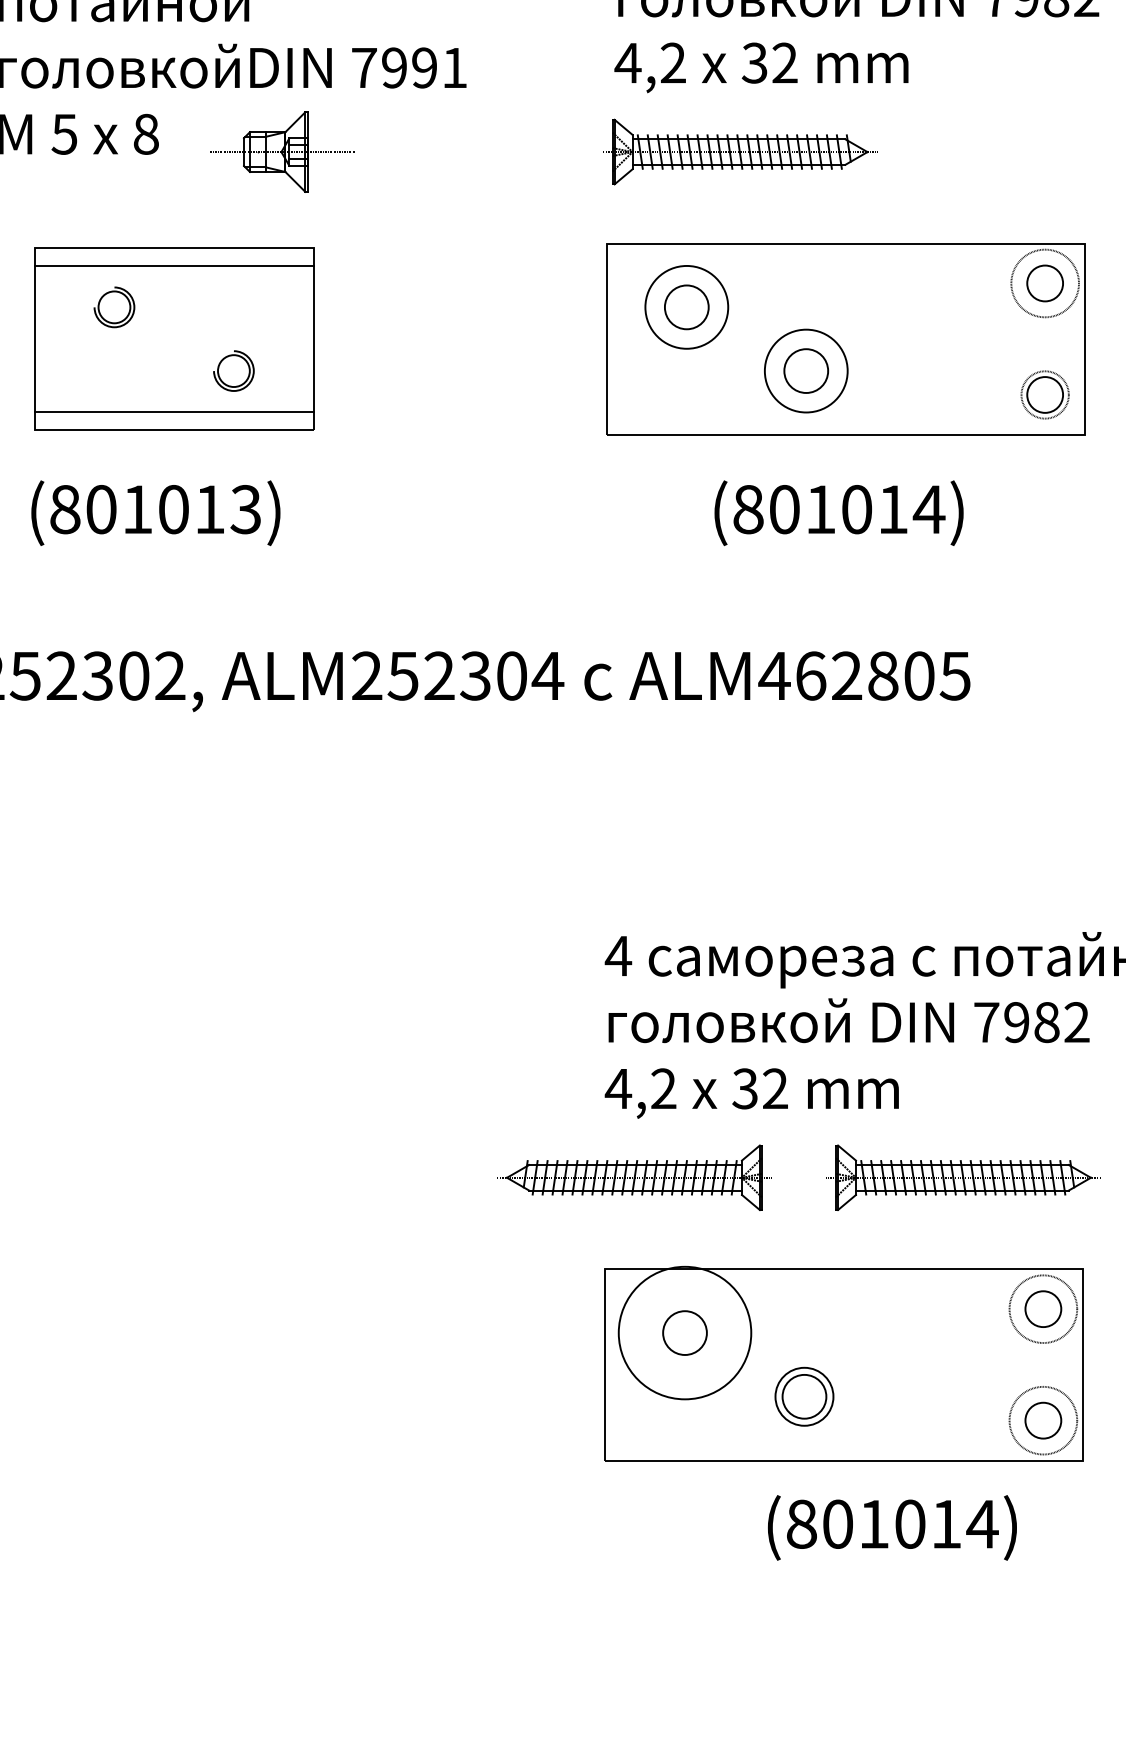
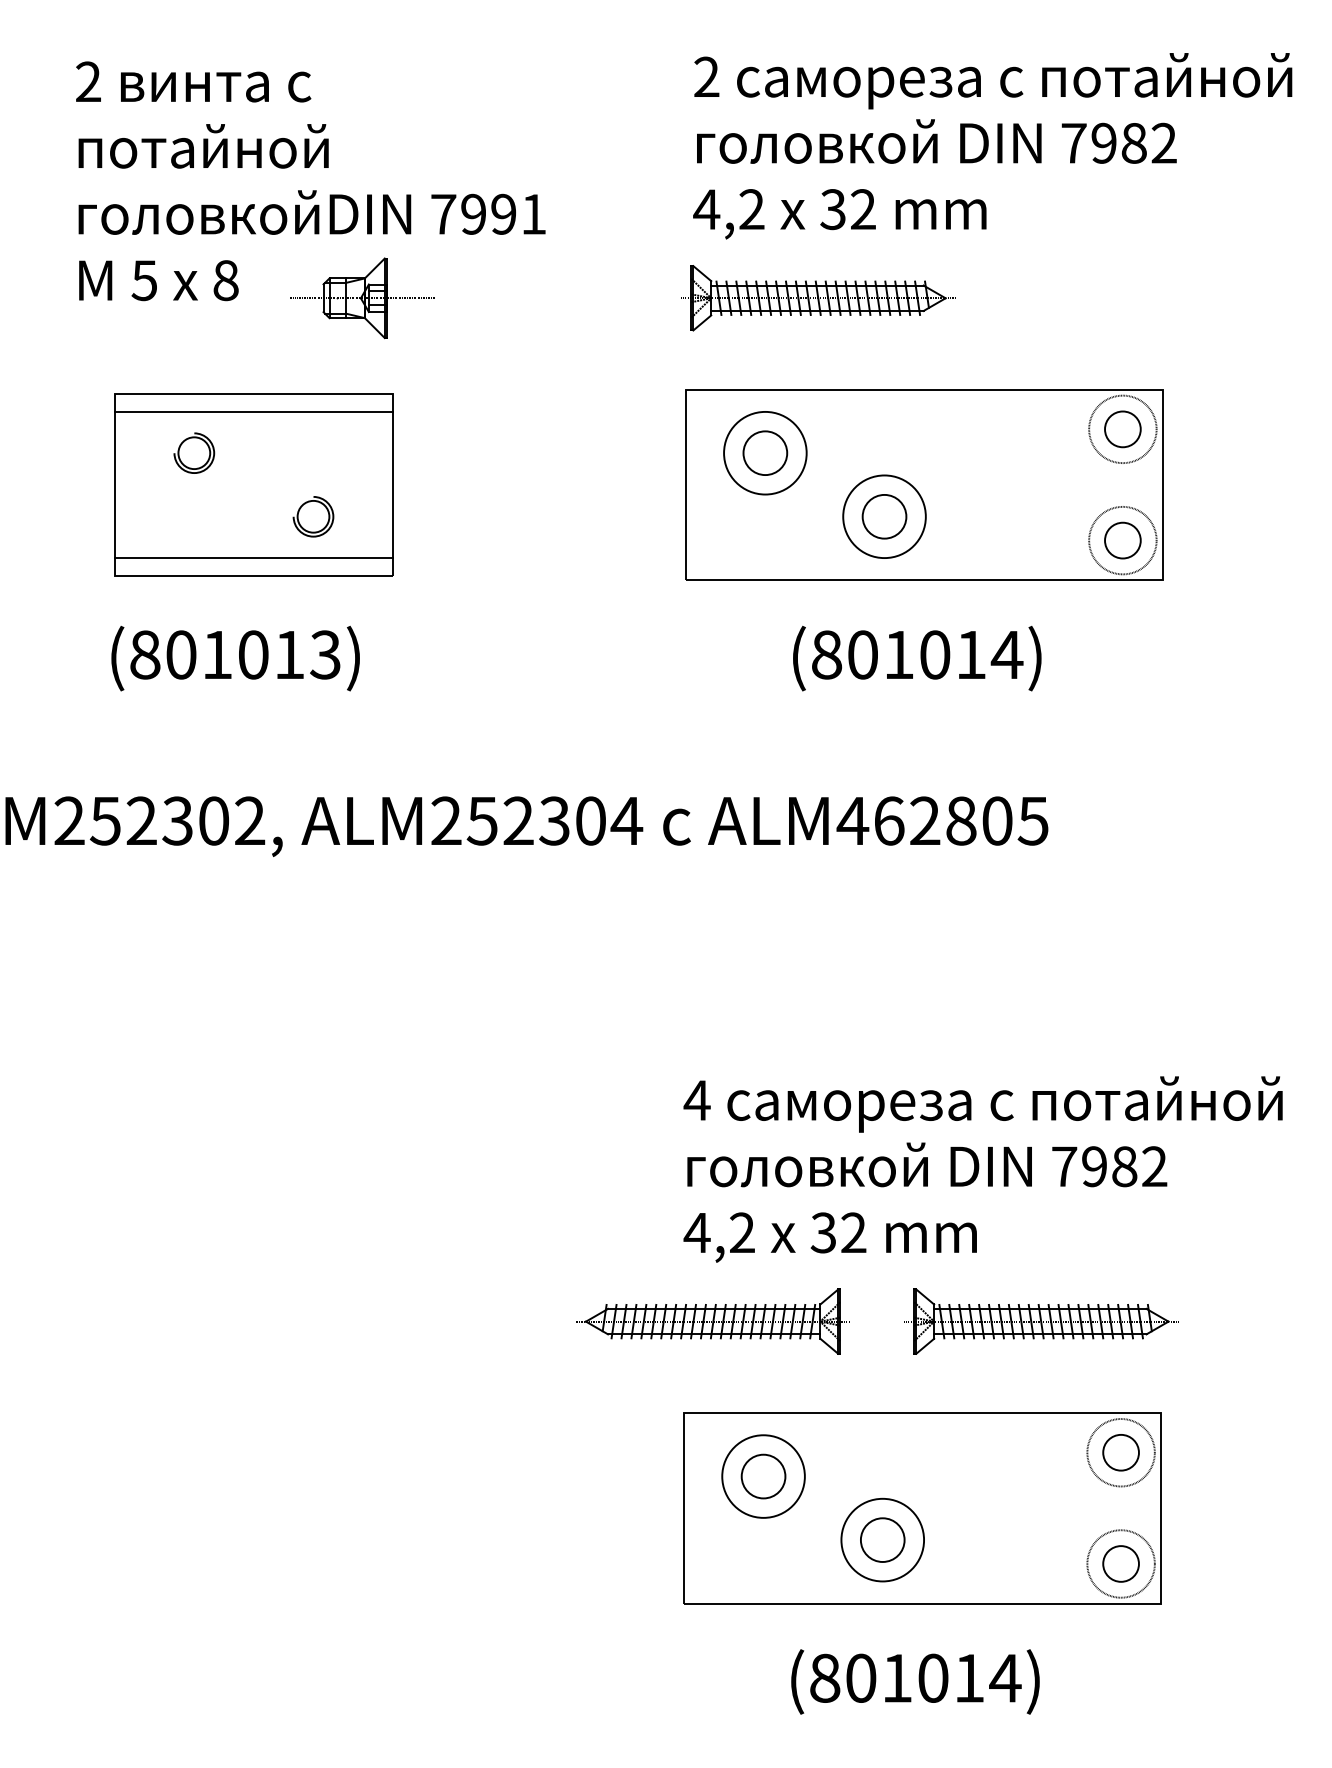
circle: (1044, 394) -> (1122, 540), size x1.43
circle: (684, 1333) -> (763, 1476), size x0.62
circle: (804, 1396) -> (882, 1539), size x1.43
text: (892, 1527) -> (915, 1681), moved

